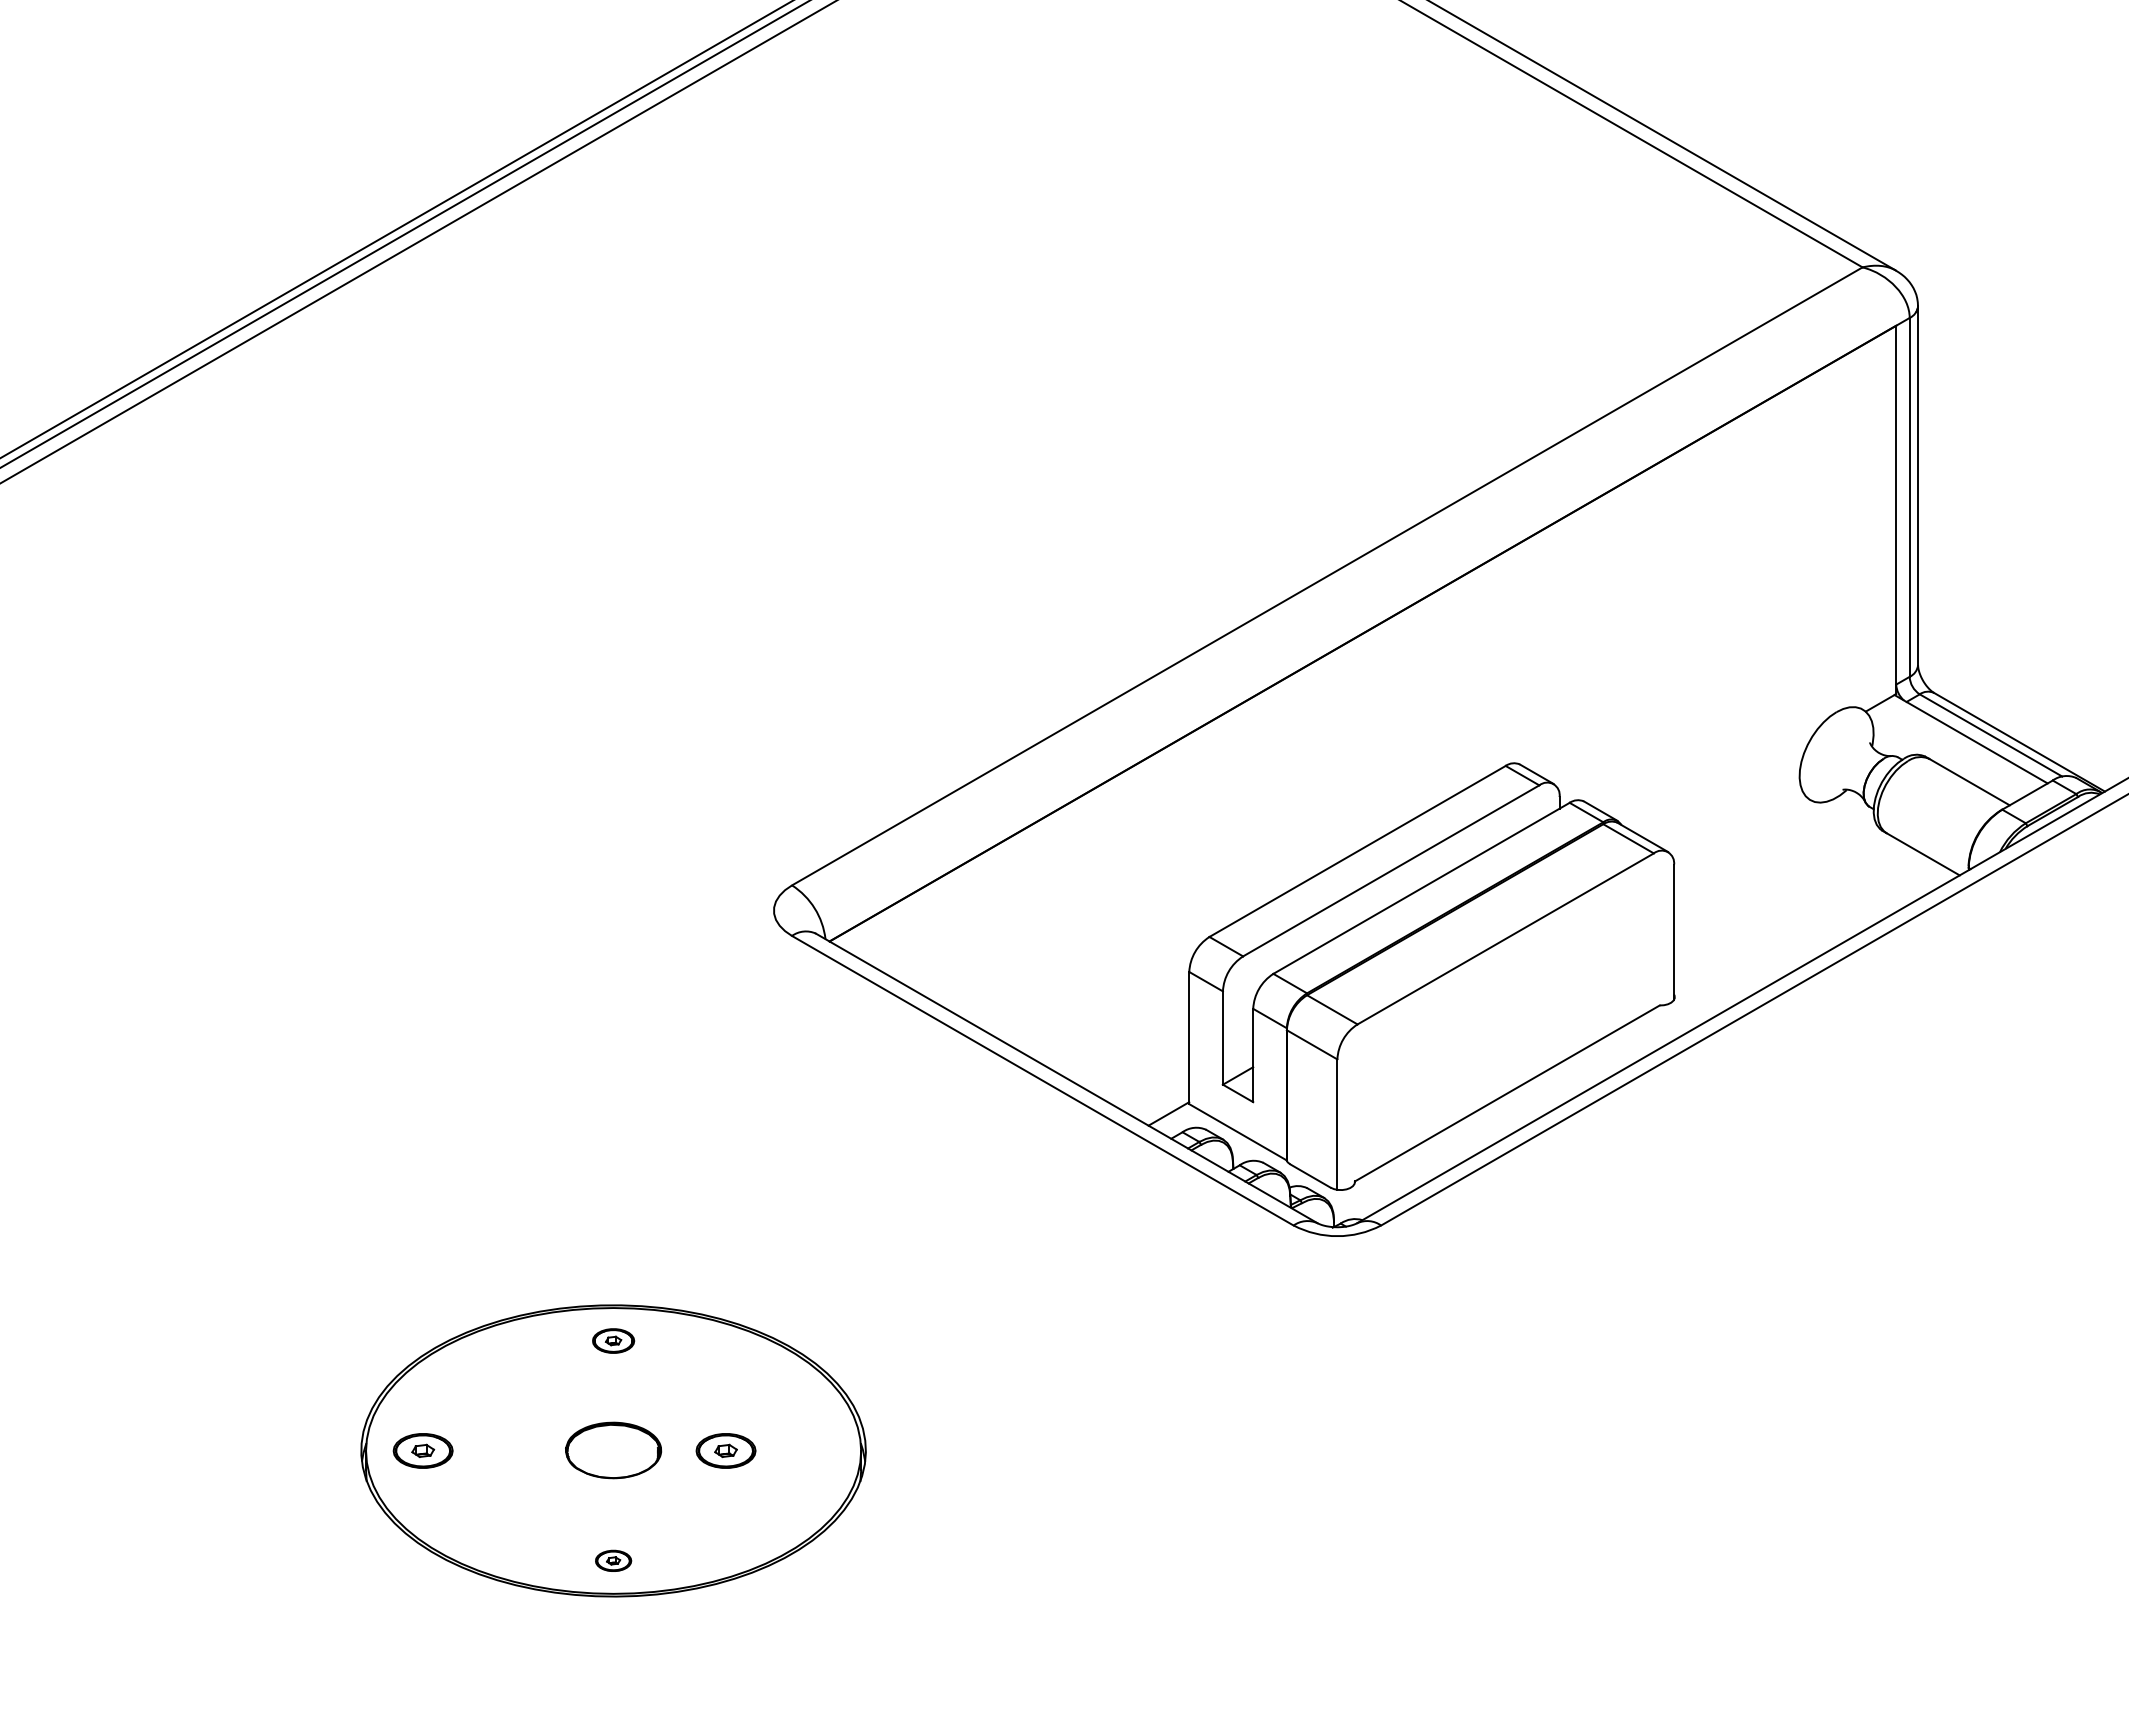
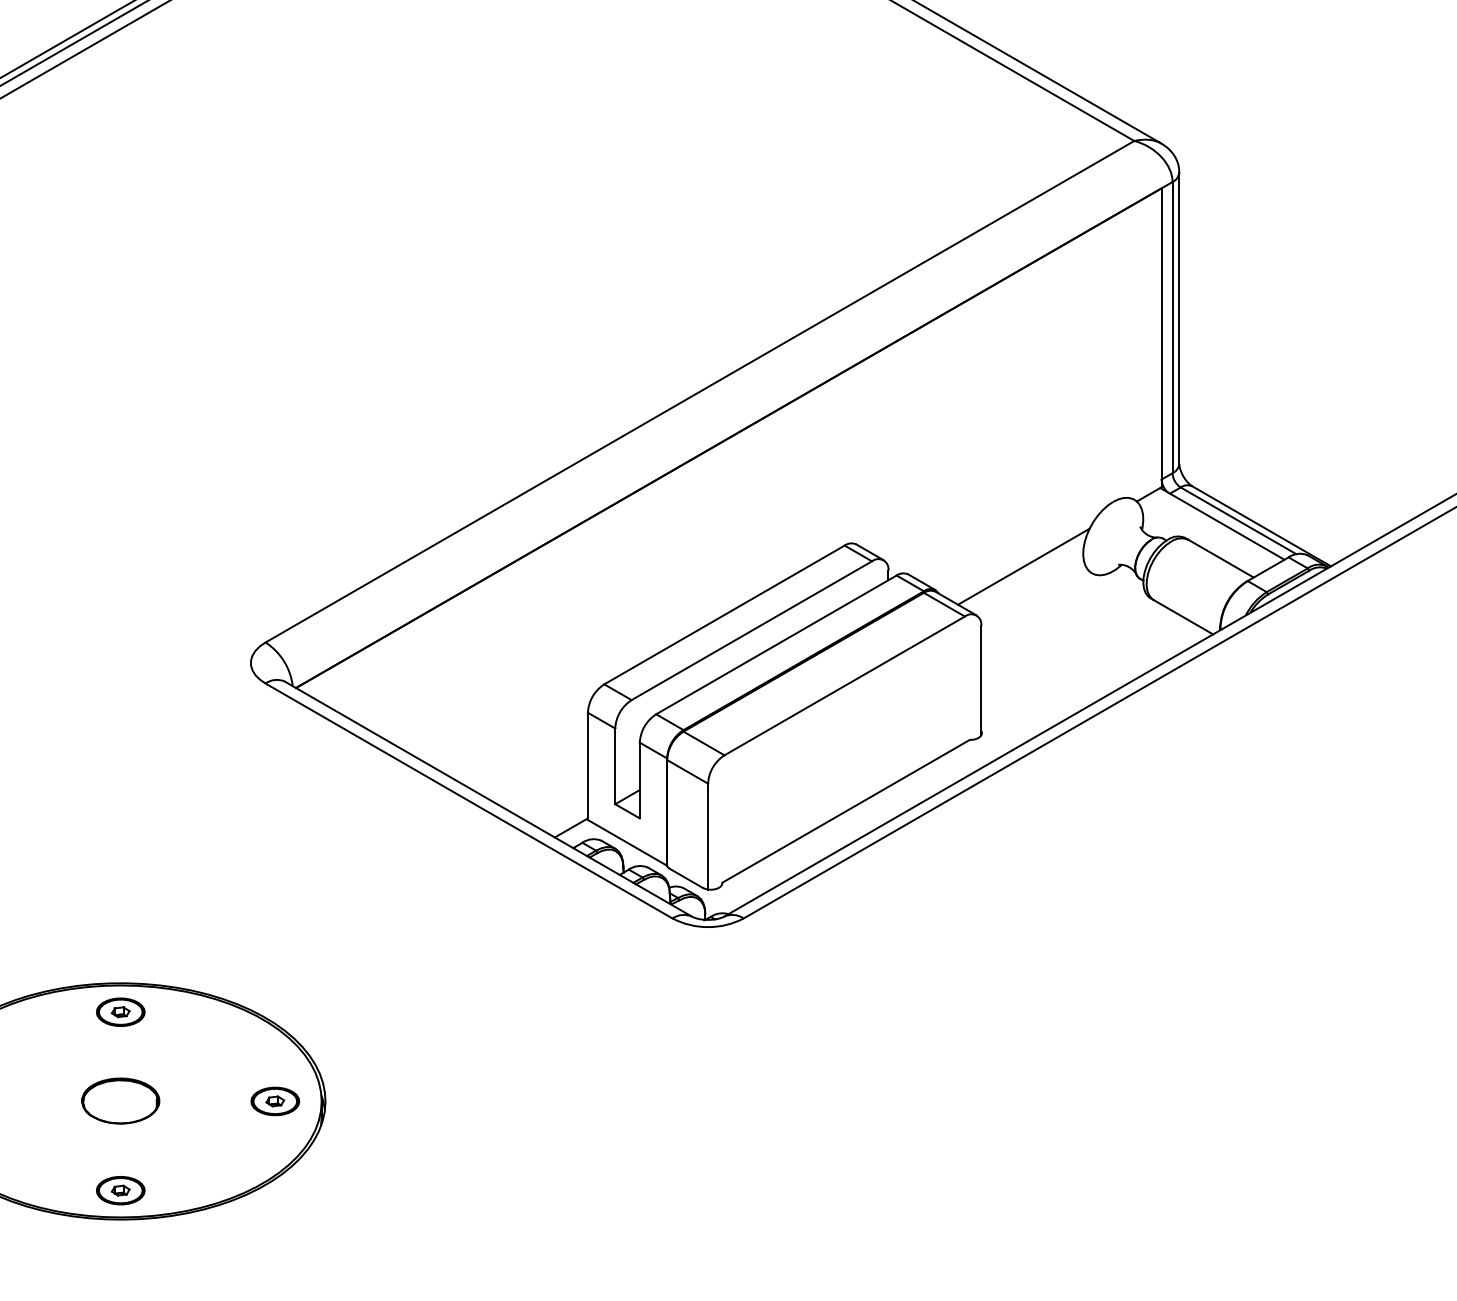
line: (1726, 791) -> (1023, 566), added
part: (613, 1340) -> (120, 1011), size x1.43
part: (725, 1450) -> (274, 1101), moved
part: (613, 1560) -> (120, 1190), size x1.67

